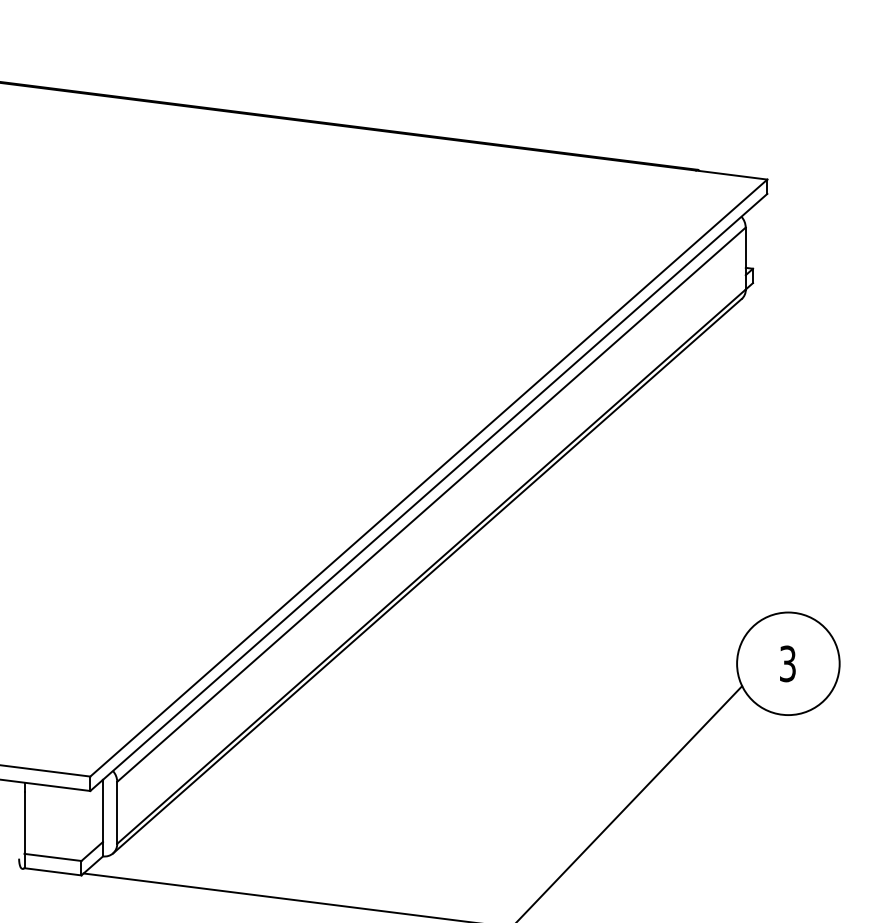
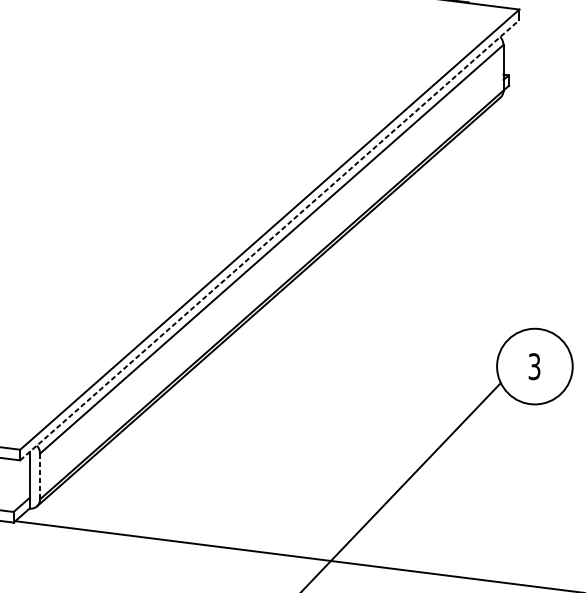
line: (429, 492) -> (270, 240), solid -> dashed
line: (117, 812) -> (40, 476), solid -> dashed

